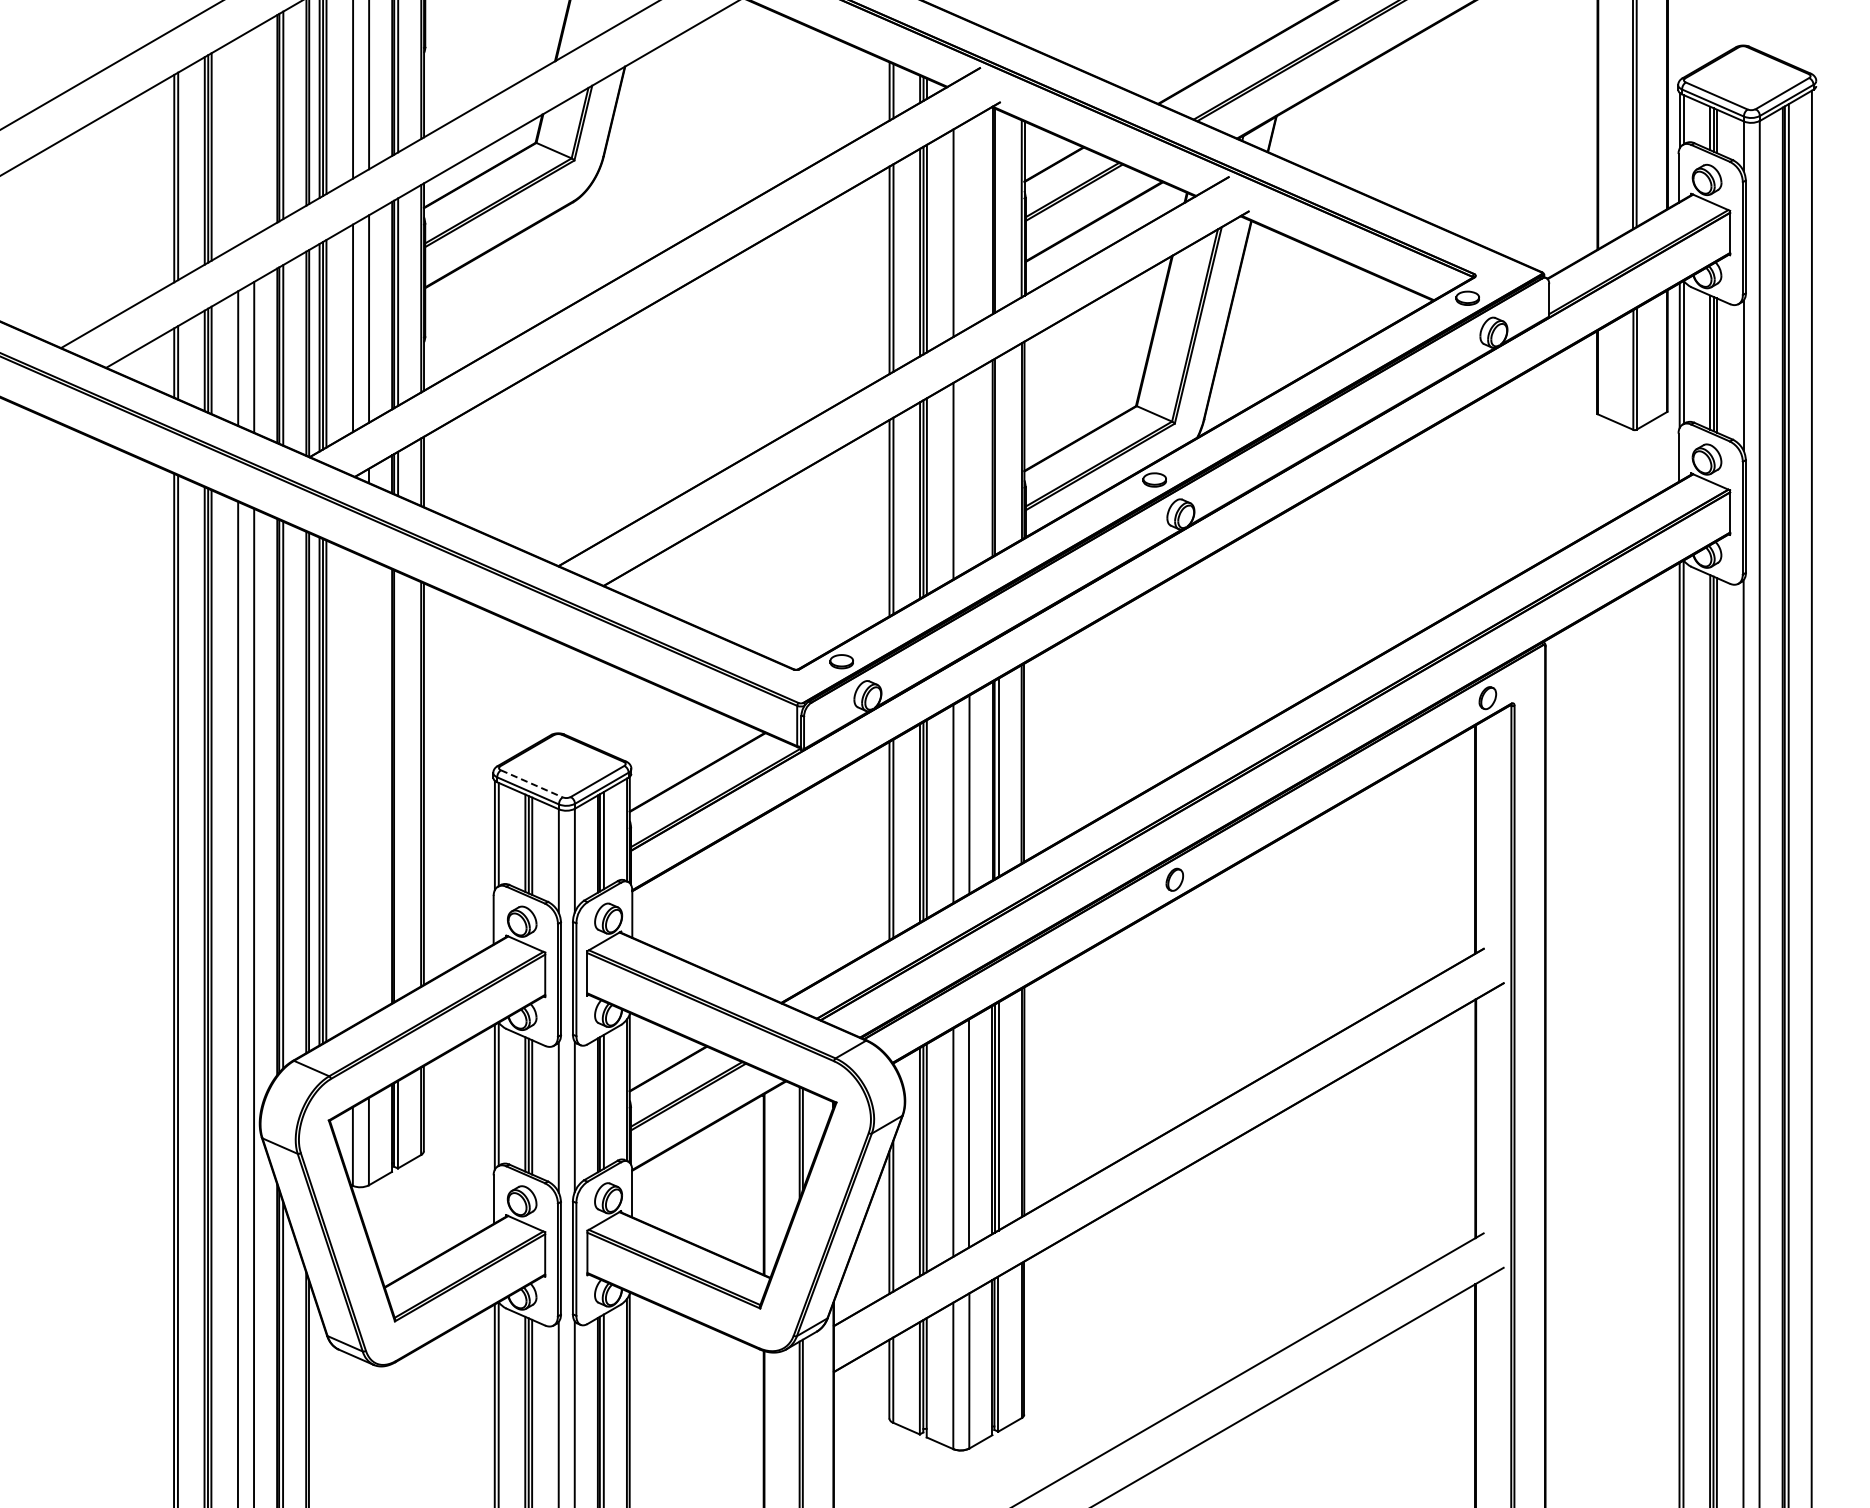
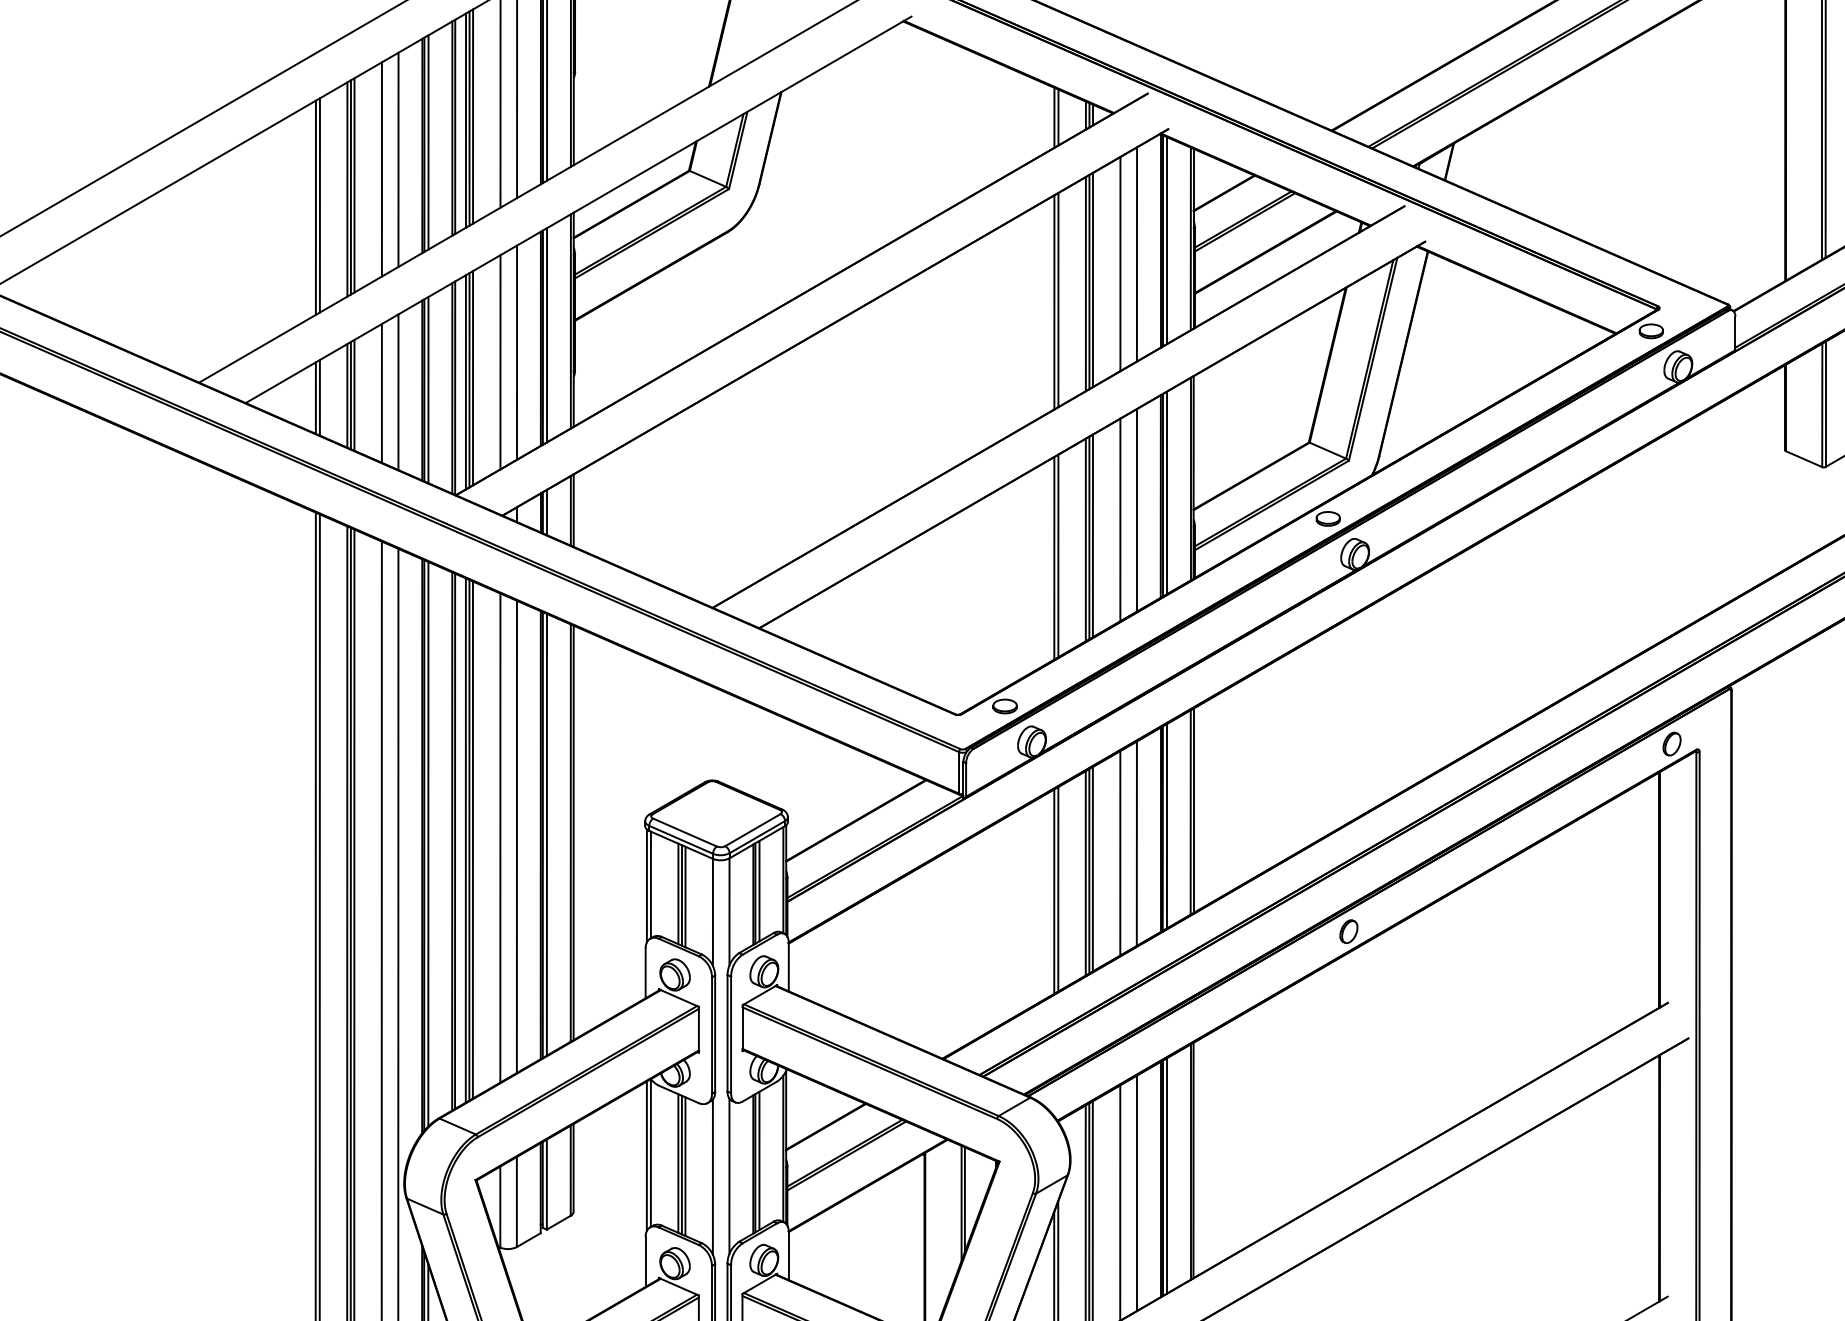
line: (254, 131) -> (398, 159), added
line: (238, 141) -> (382, 169), added
line: (998, 210) -> (1166, 240), added
line: (969, 223) -> (1136, 254), added
line: (998, 454) -> (1166, 492), added
line: (969, 471) -> (1136, 510), added
line: (531, 783) -> (684, 832), dashed -> solid
line: (398, 785) -> (547, 834), added
line: (368, 787) -> (516, 836), added
line: (352, 789) -> (499, 838), added

